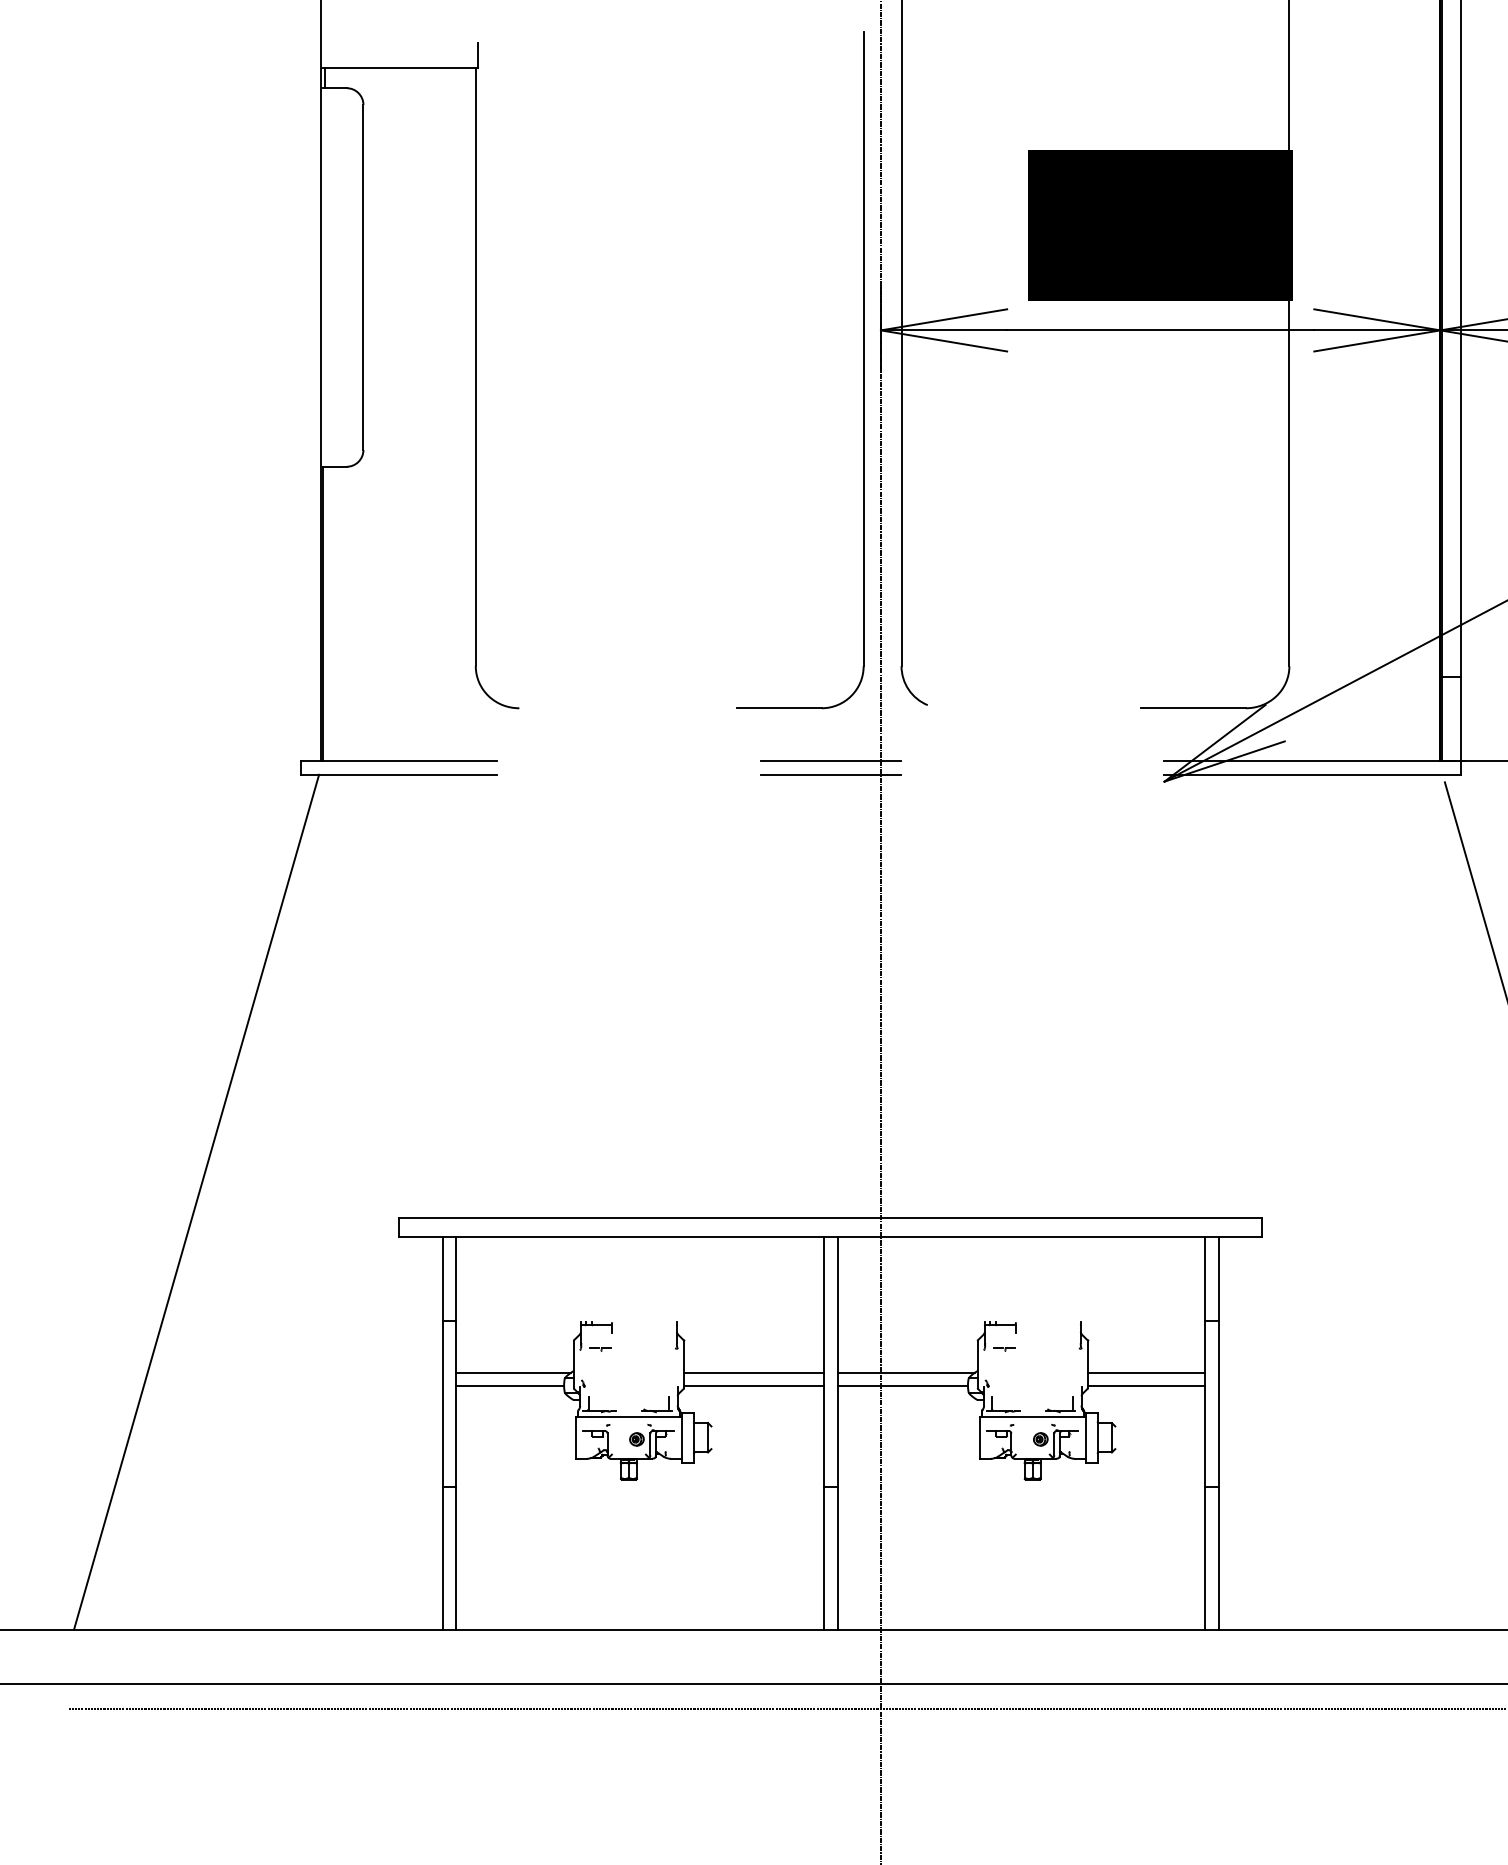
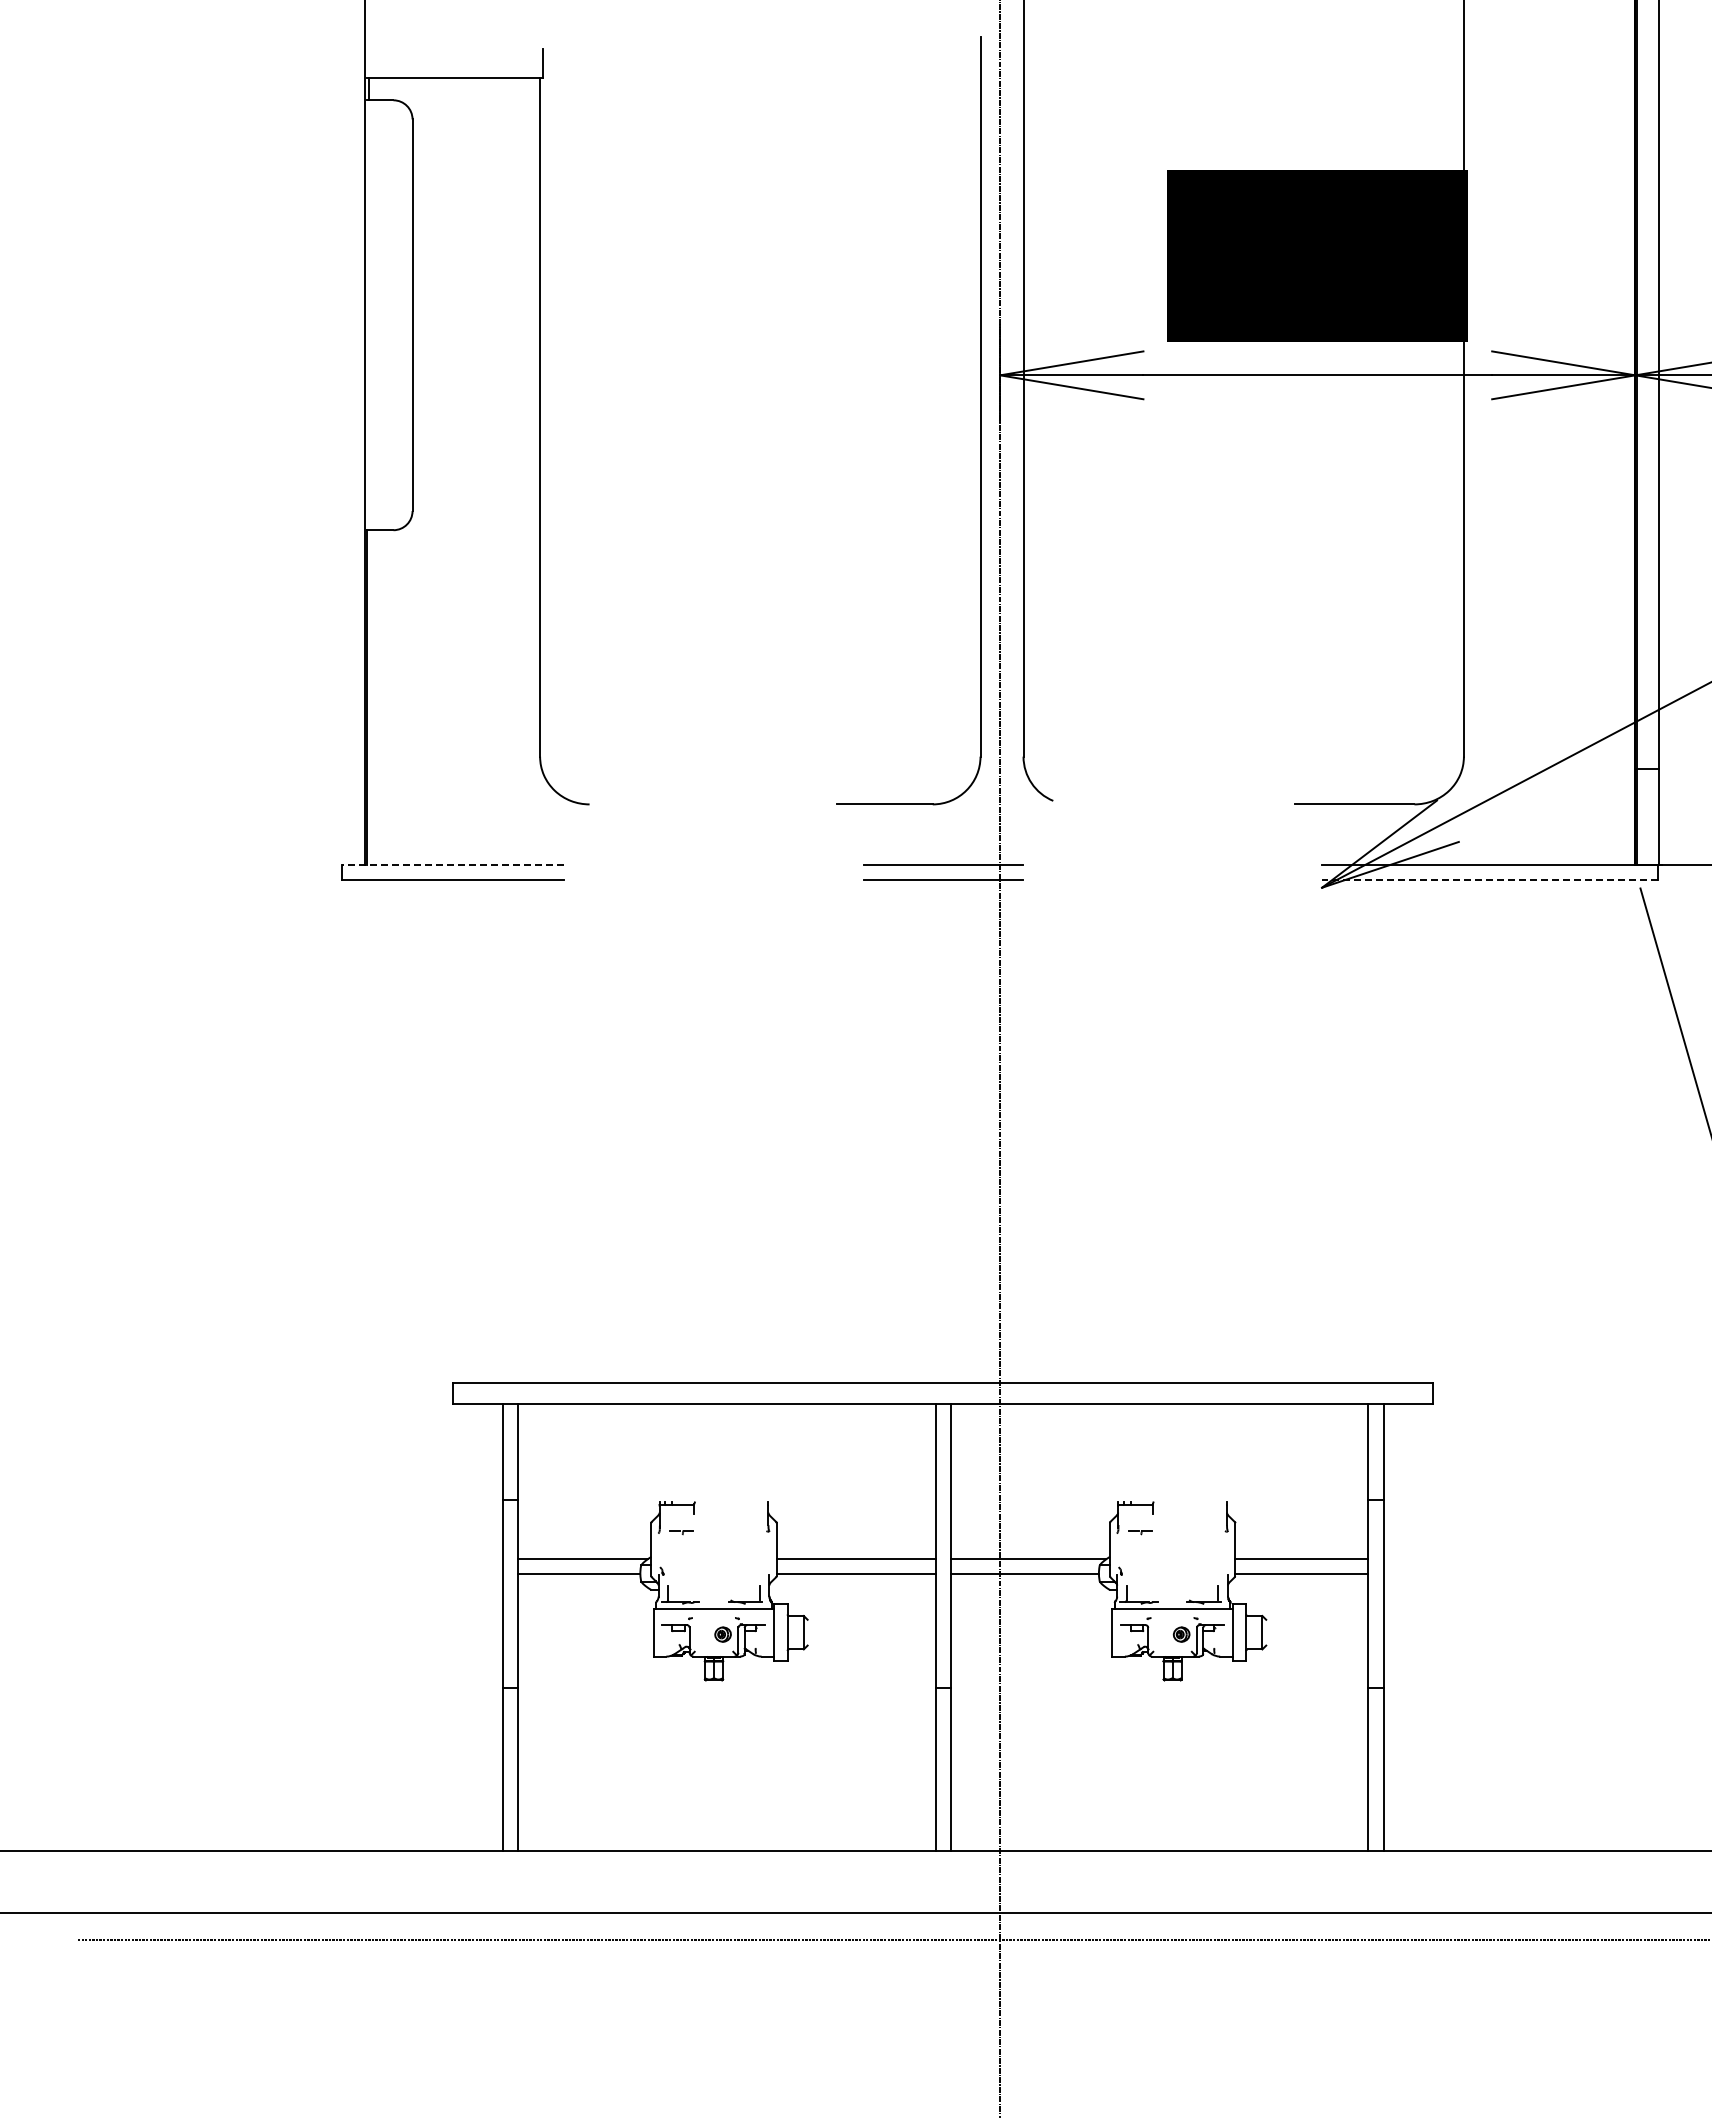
line: (398, 761) -> (452, 864), solid -> dashed
line: (1311, 774) -> (1489, 879), solid -> dashed
line: (196, 1201) -> (222, 1364), removed

